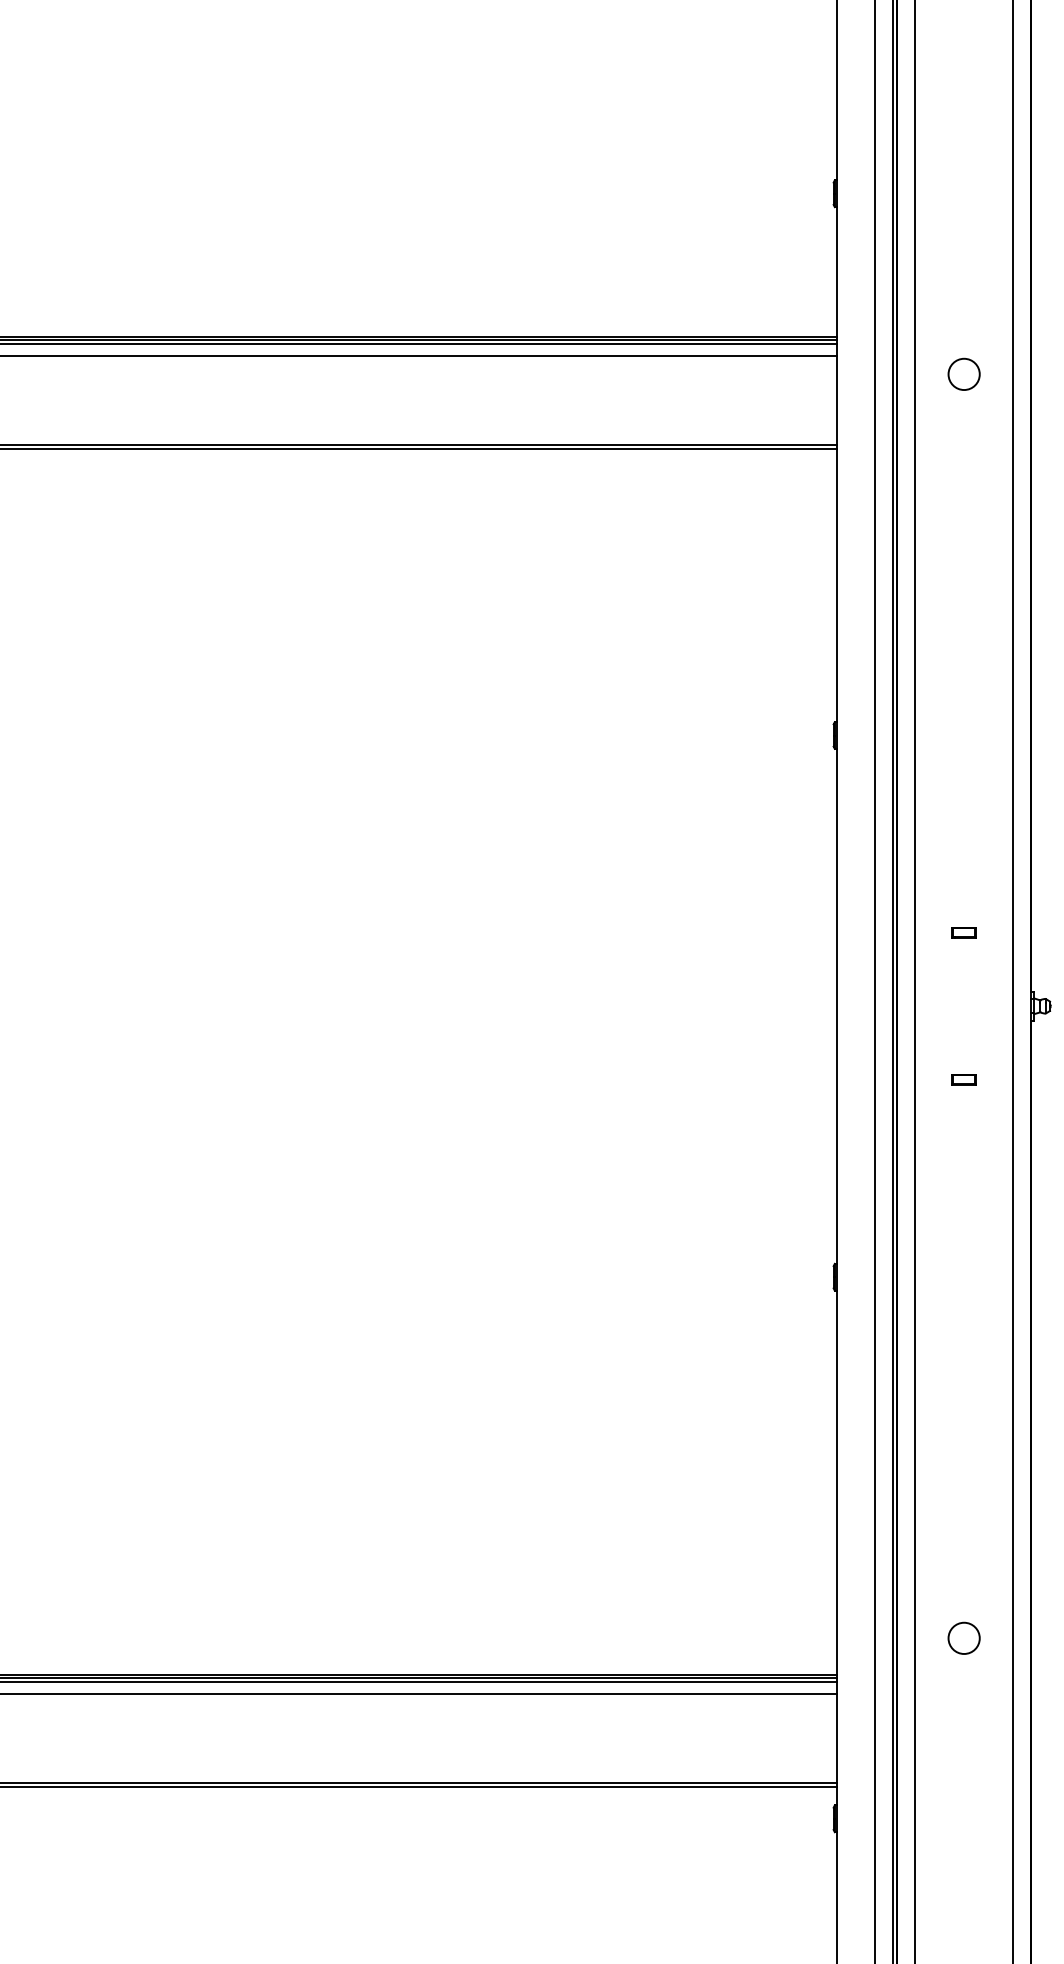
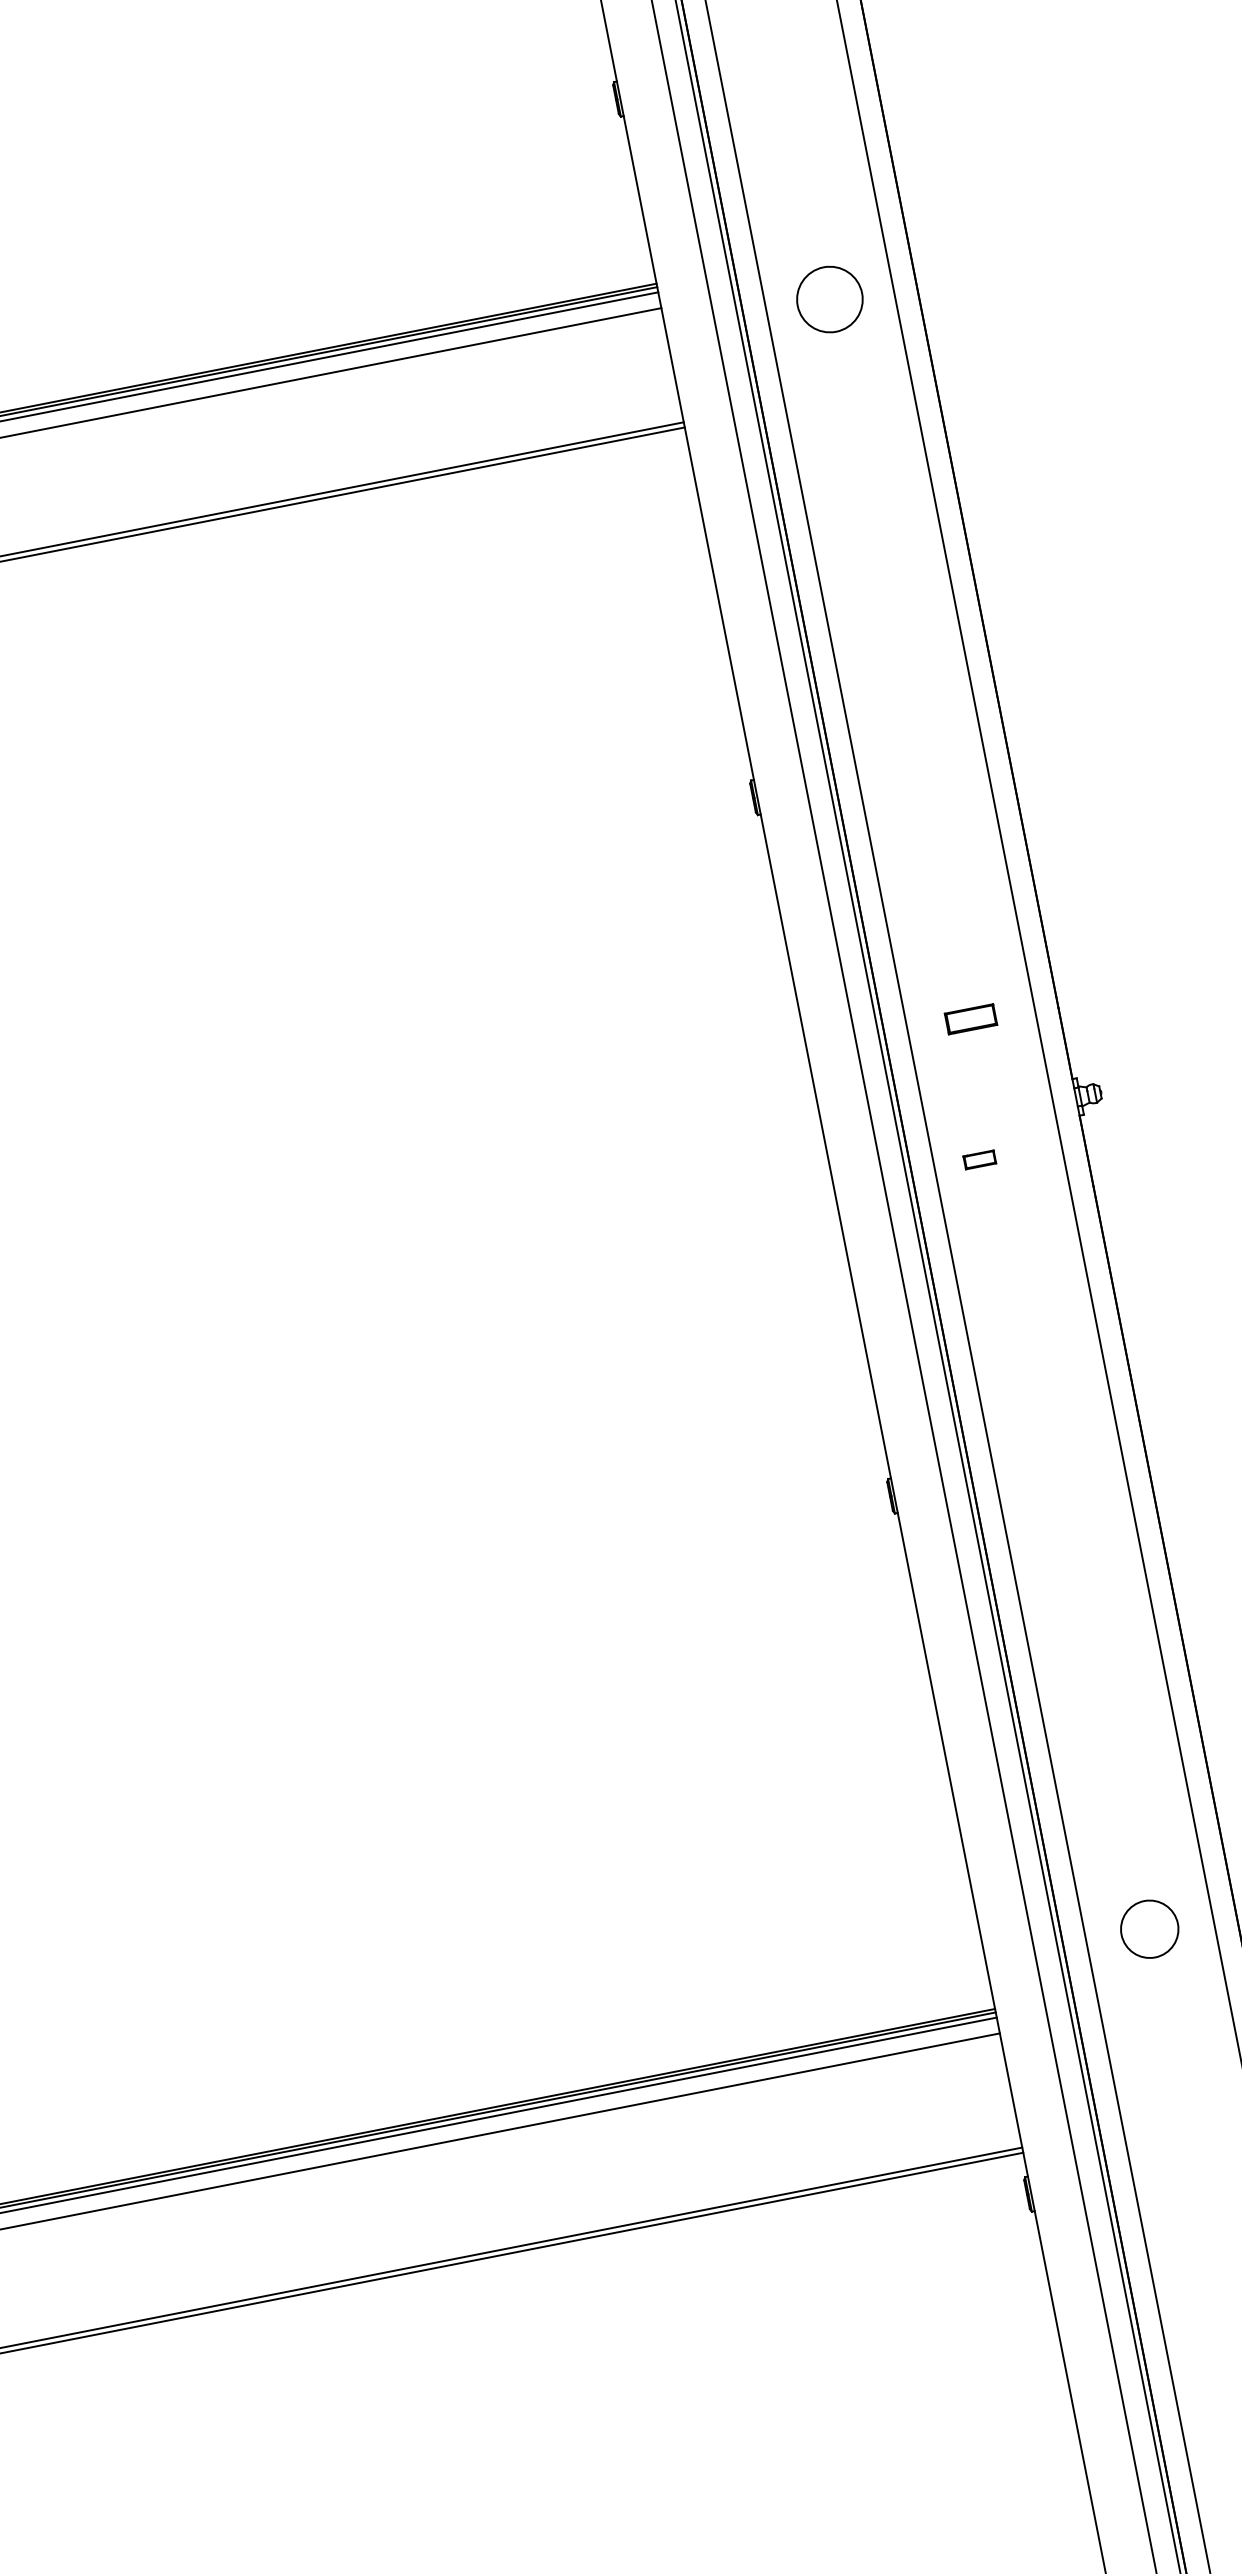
circle: (963, 374) -> (829, 299), size x1.6
part: (963, 932) -> (970, 1019), size x1.6
part: (963, 1079) -> (978, 1159), moved
circle: (963, 1637) -> (1148, 1928), size x1.4

